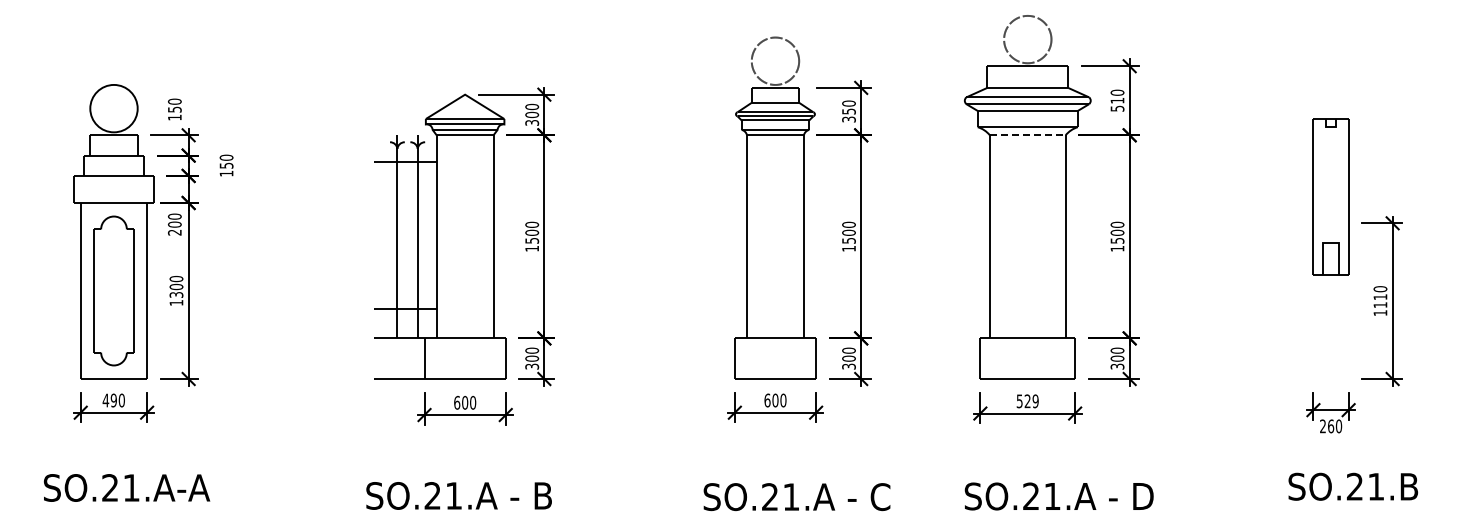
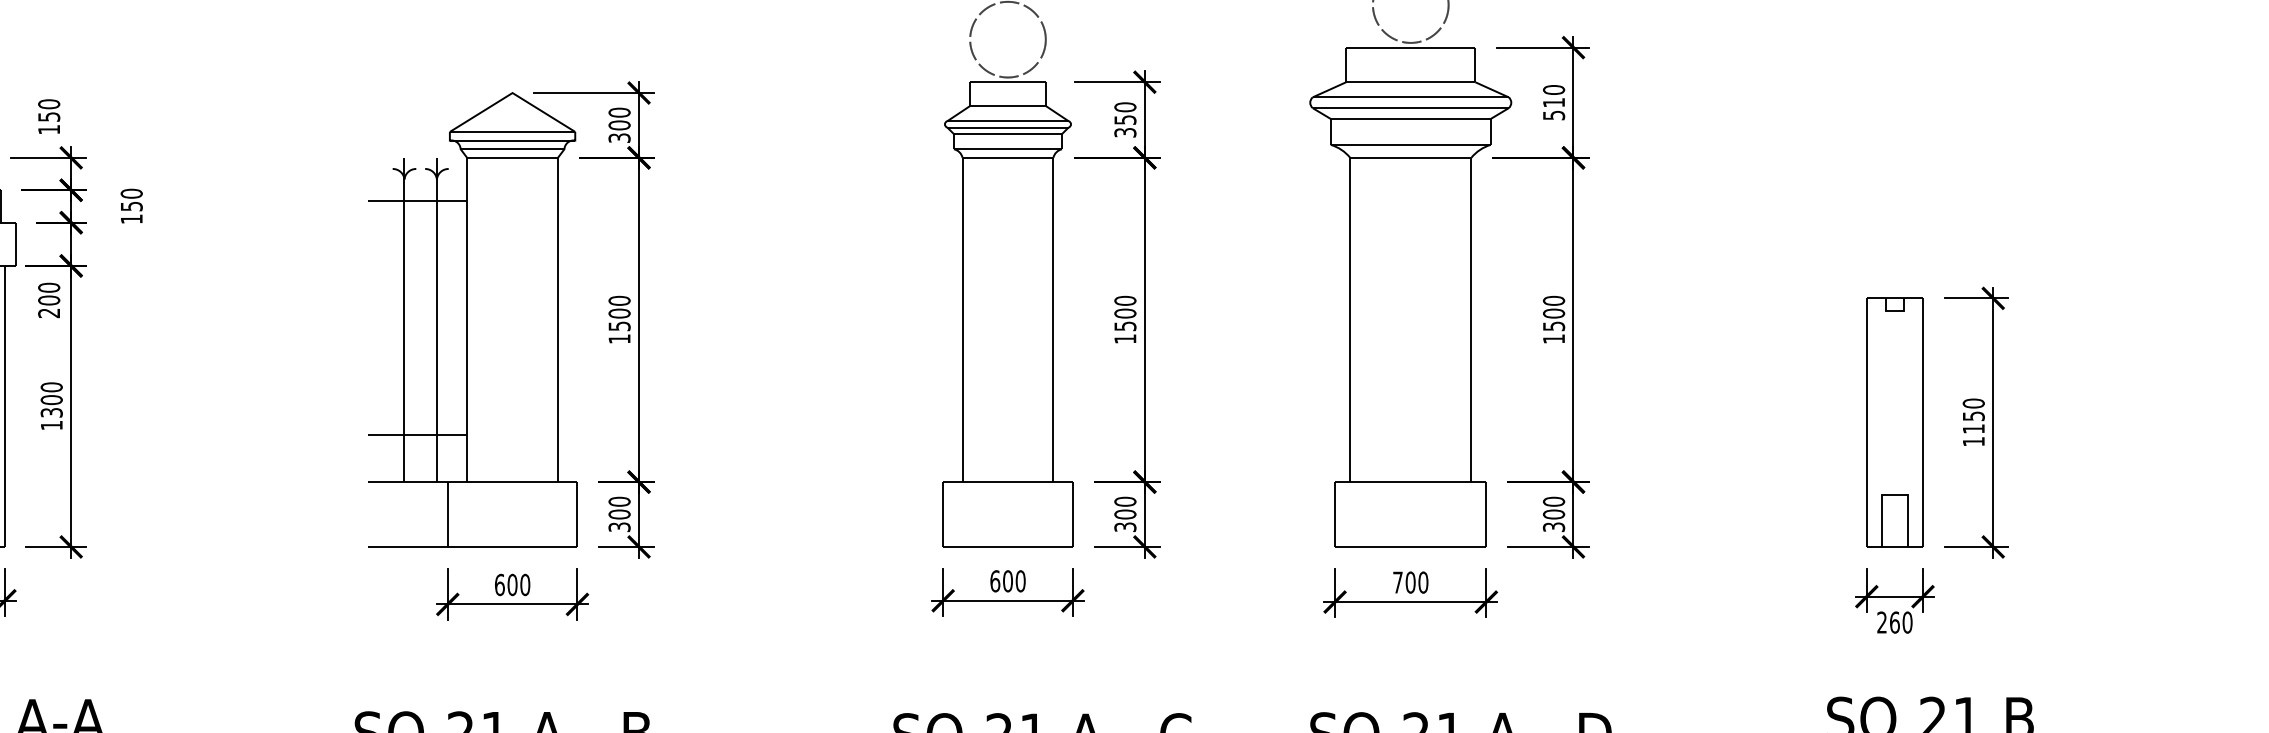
line: (1027, 135) -> (1410, 158), dashed -> solid
part: (1330, 196) -> (1894, 421), moved
text: (1380, 297) -> (1973, 416), 1110 -> 1150
text: (1027, 401) -> (1410, 582), 529 -> 700

